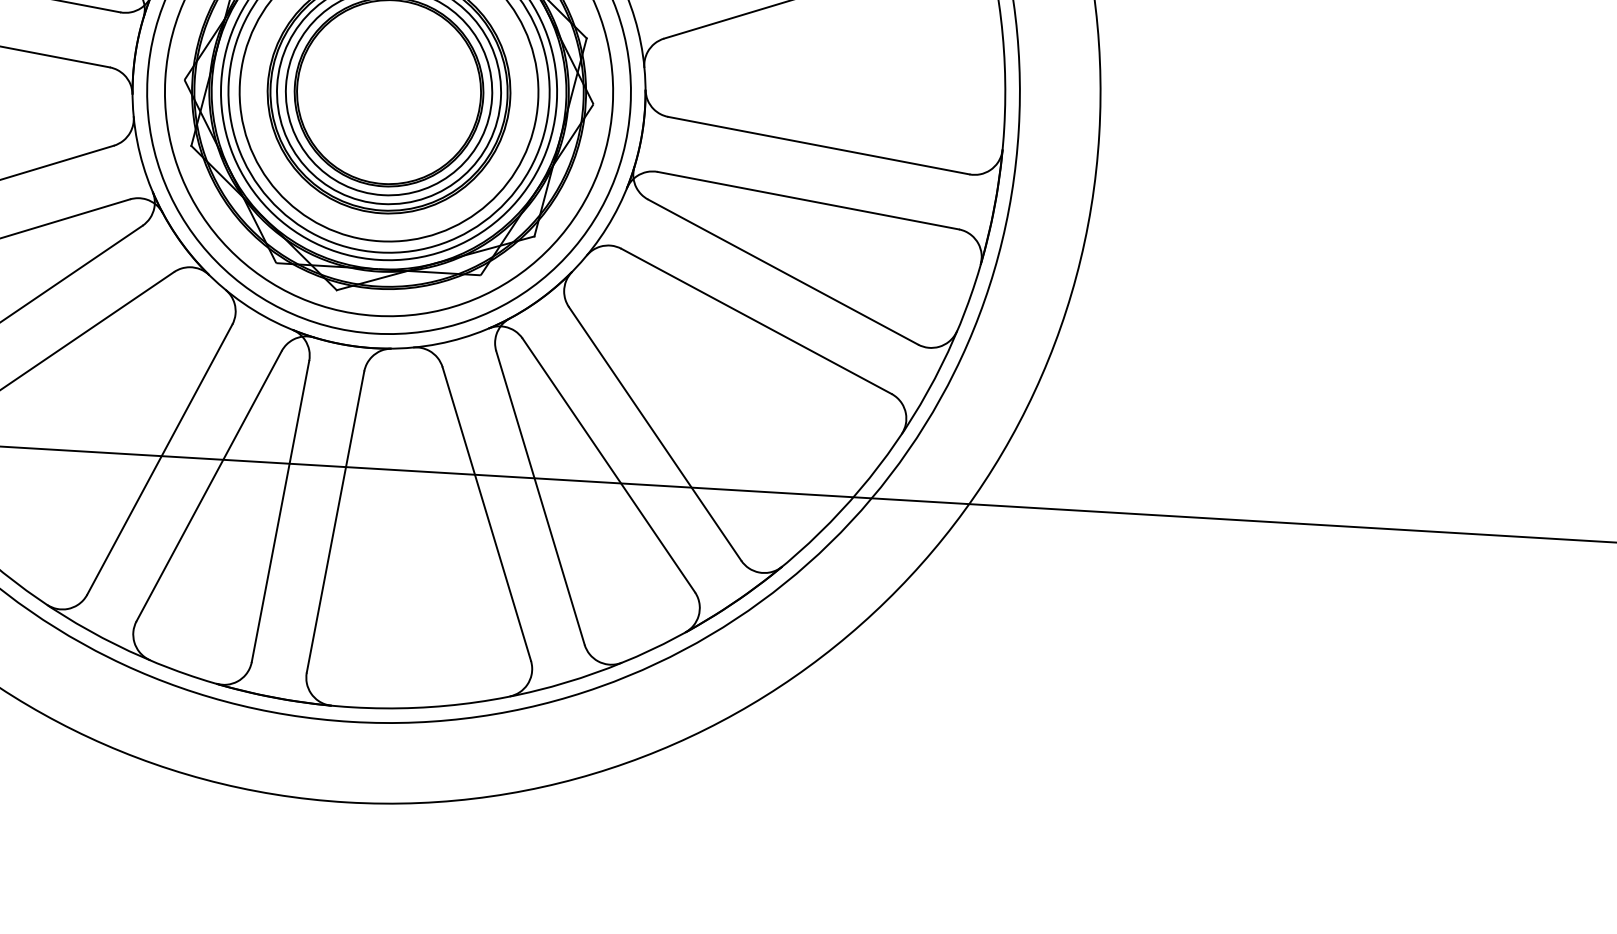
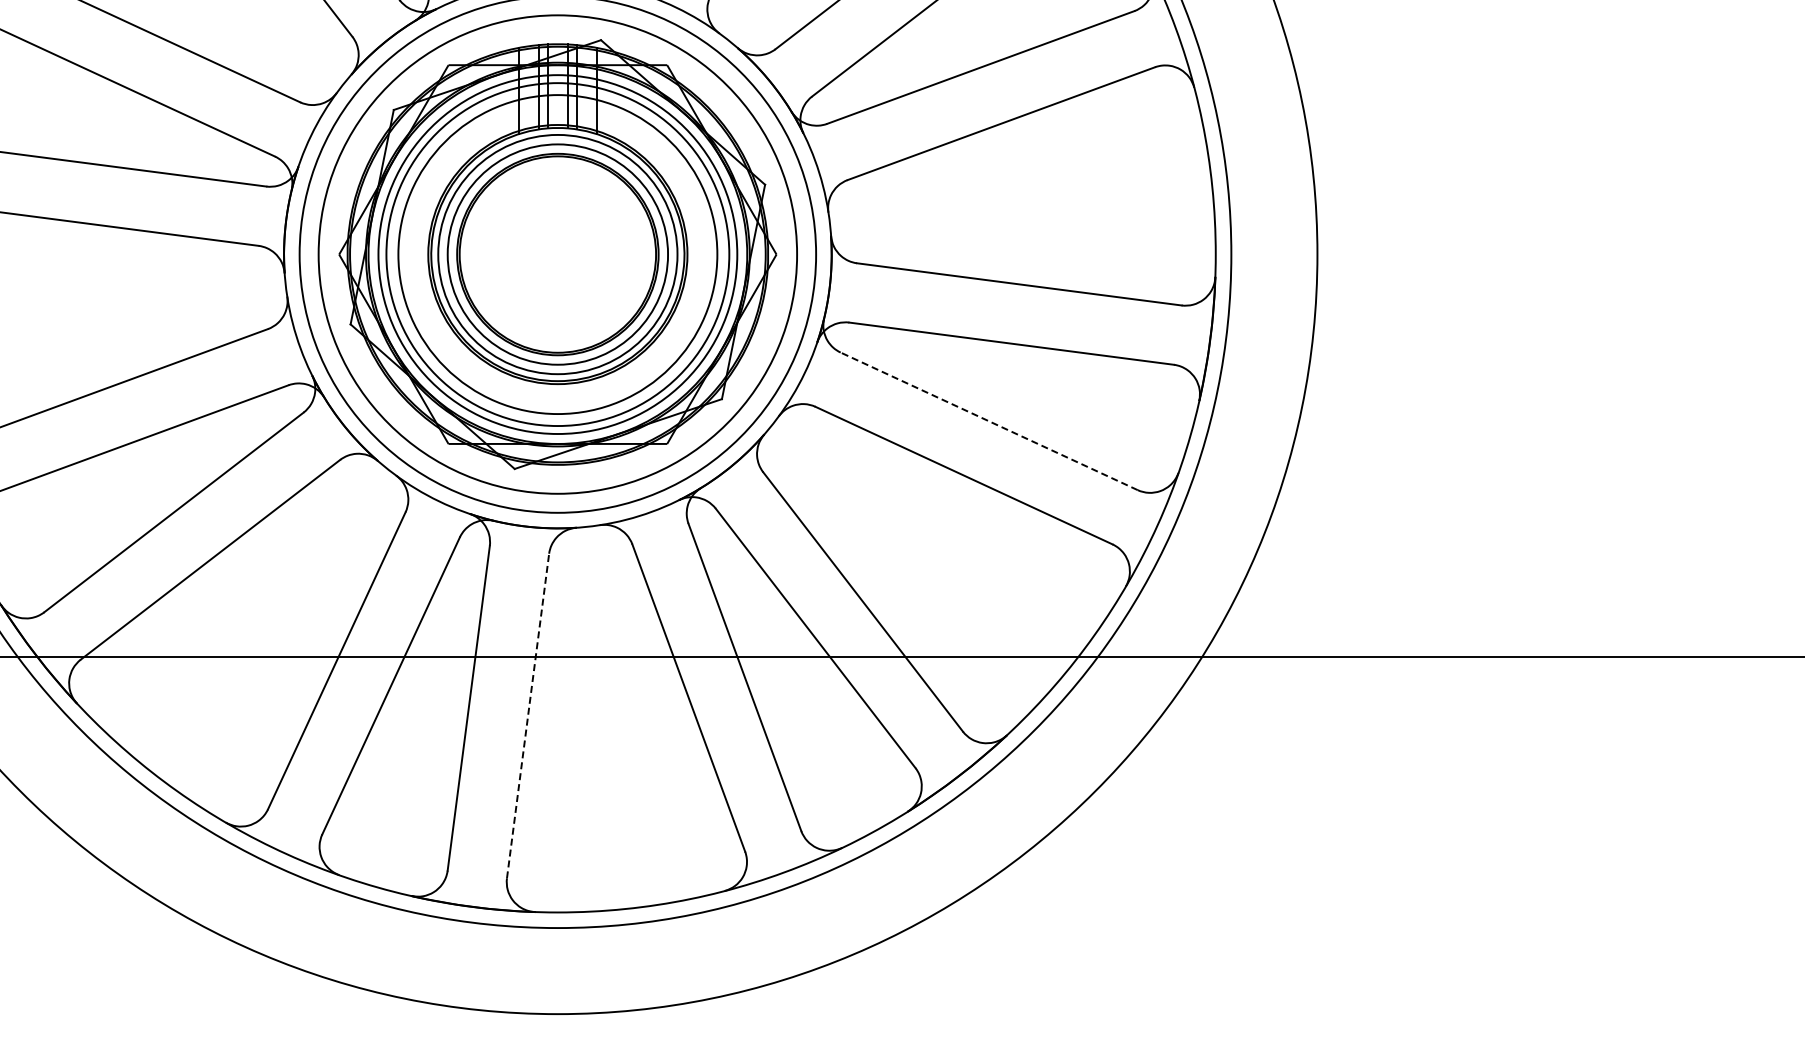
line: (783, 272) -> (989, 421), solid -> dashed
line: (335, 522) -> (528, 716), solid -> dashed

